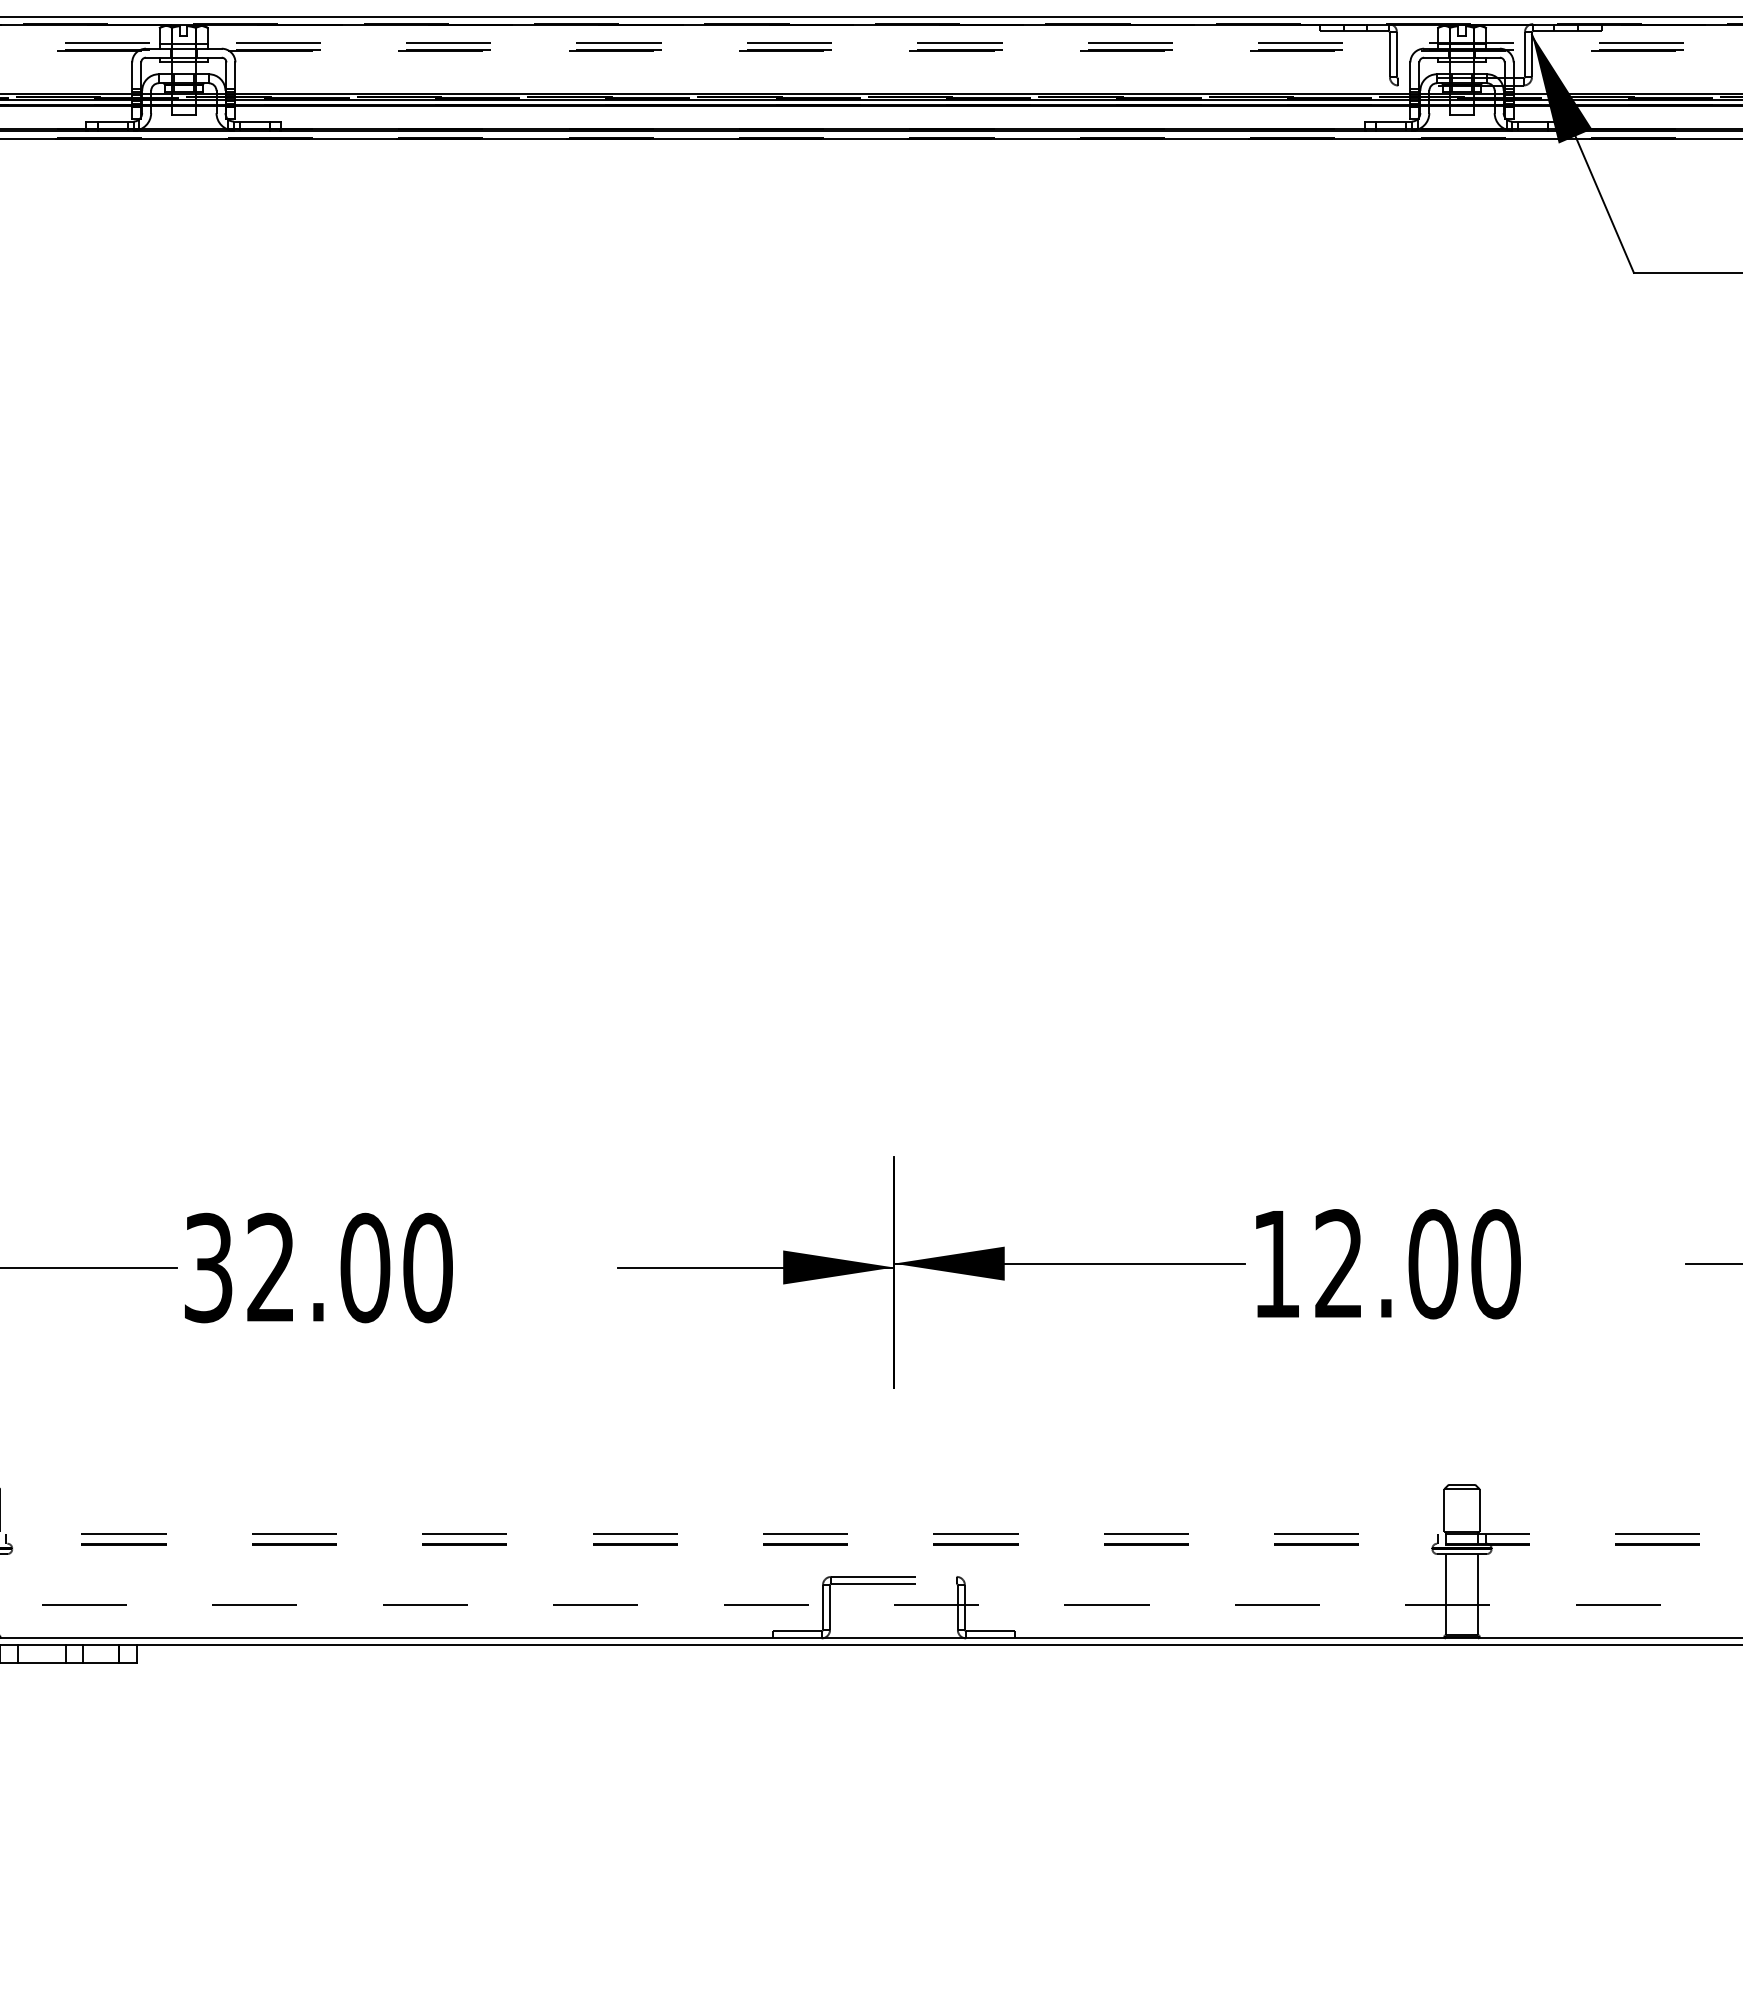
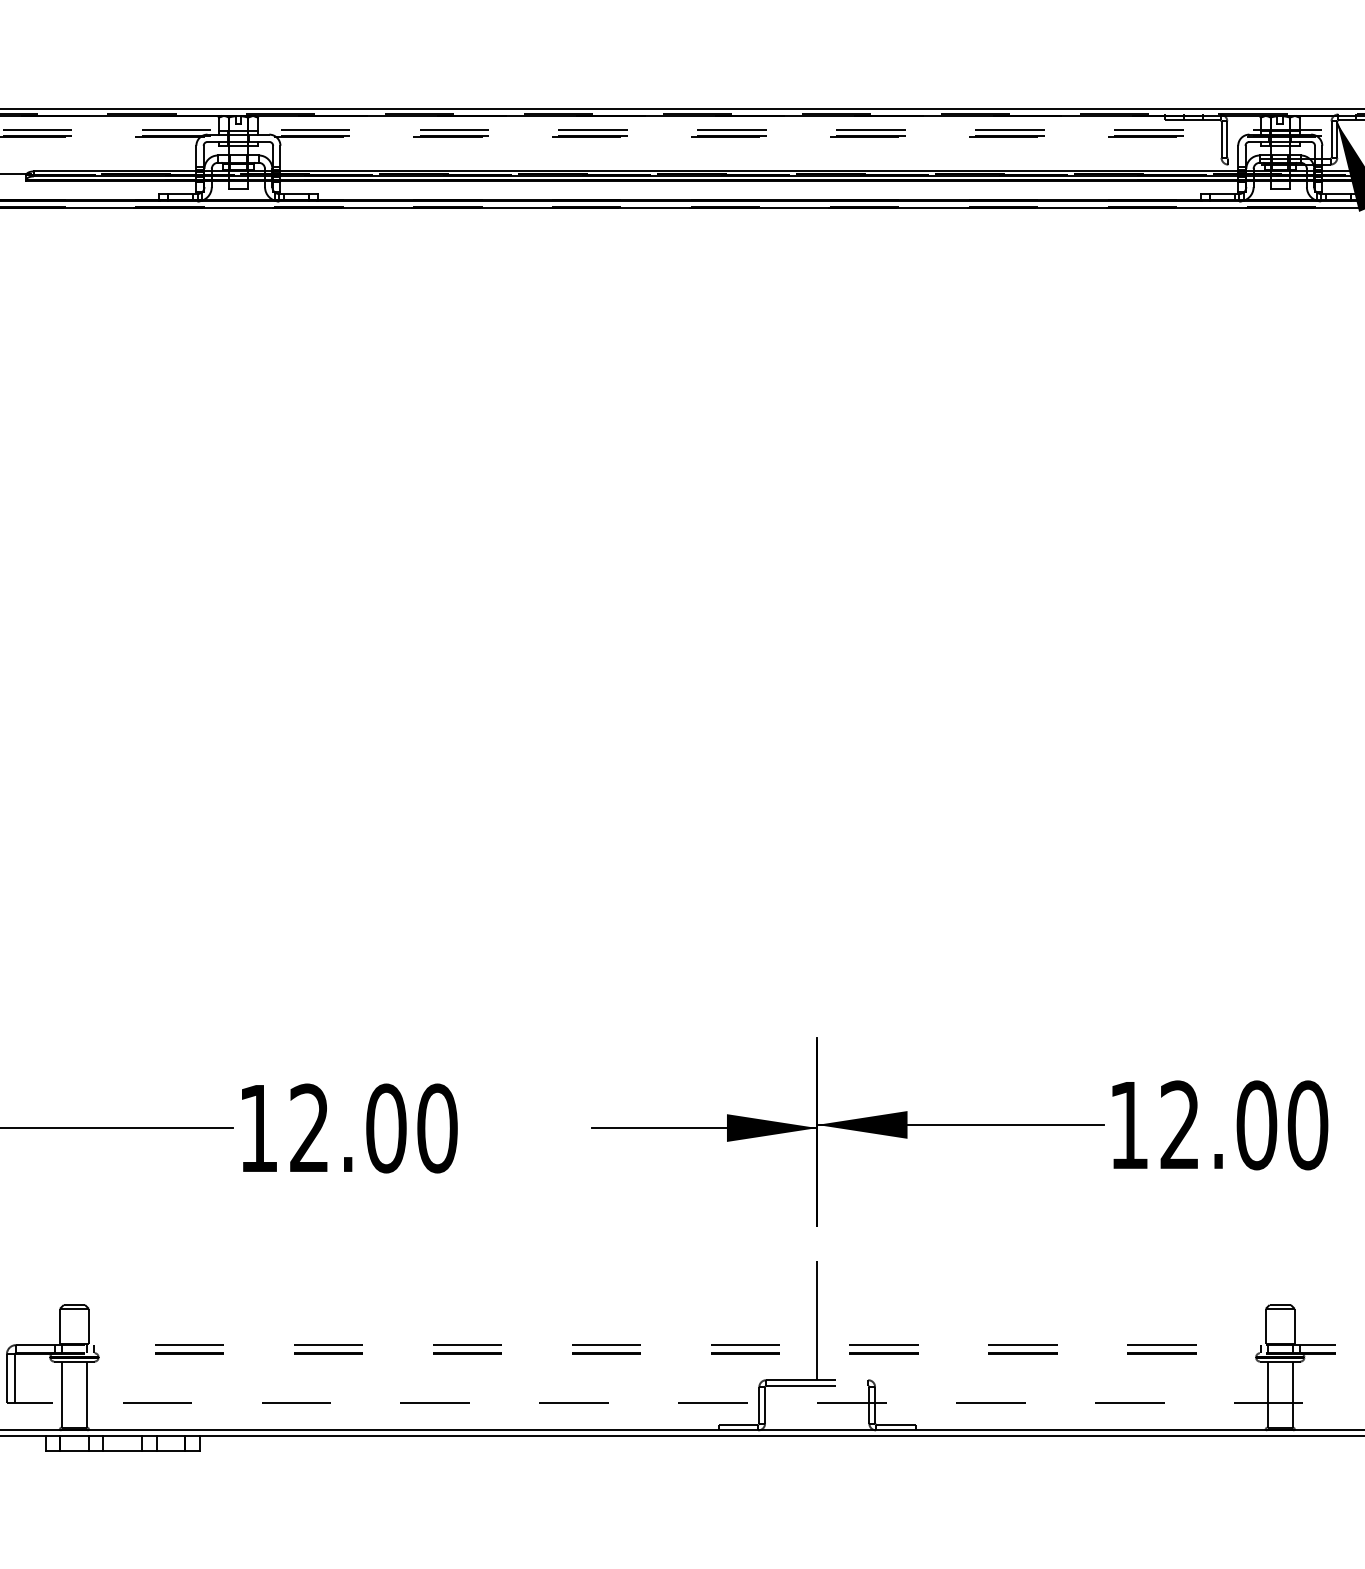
text: (208, 1267) -> (258, 1128), 32.00 -> 12.00
line: (893, 1503) -> (816, 1320), added

